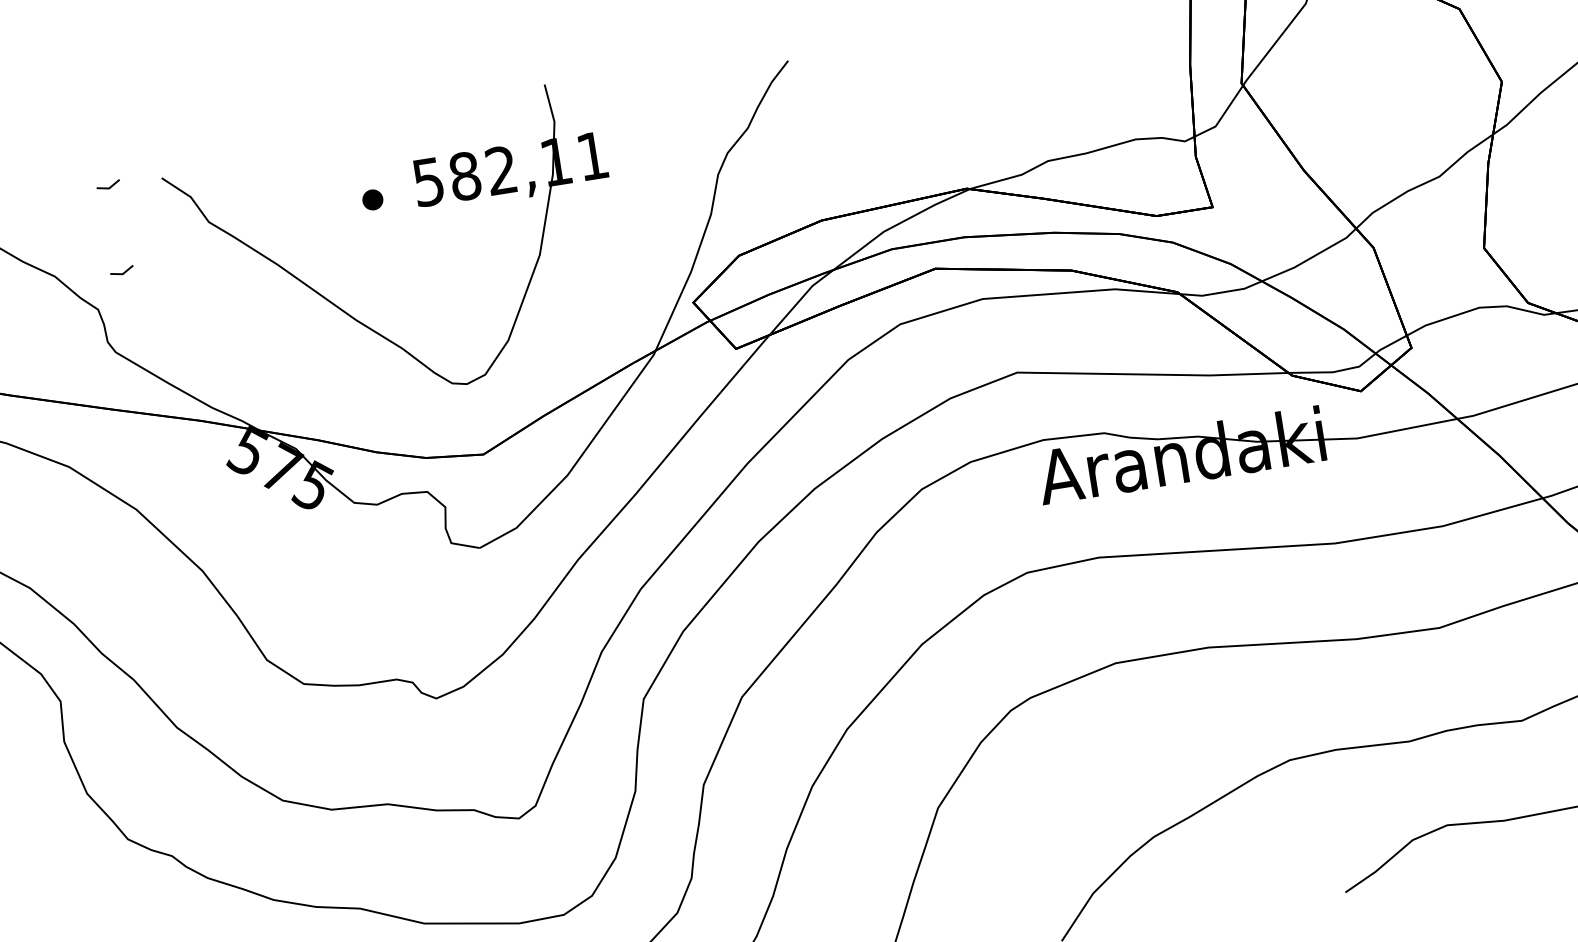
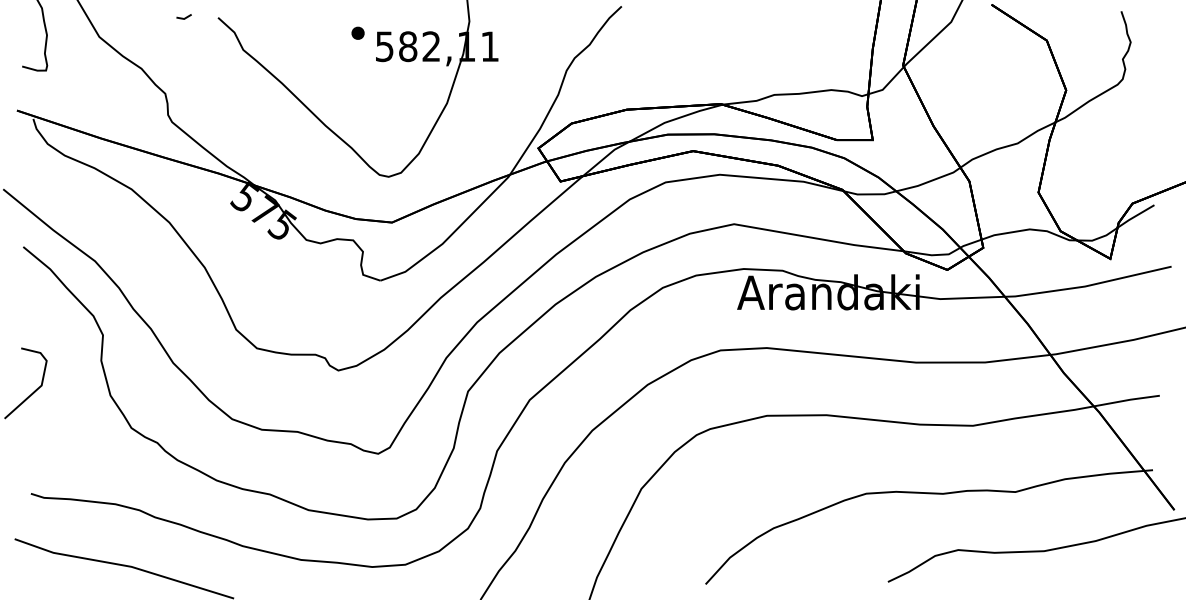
part: (371, 198) -> (357, 32), moved
line: (119, 272) -> (182, 72), removed

